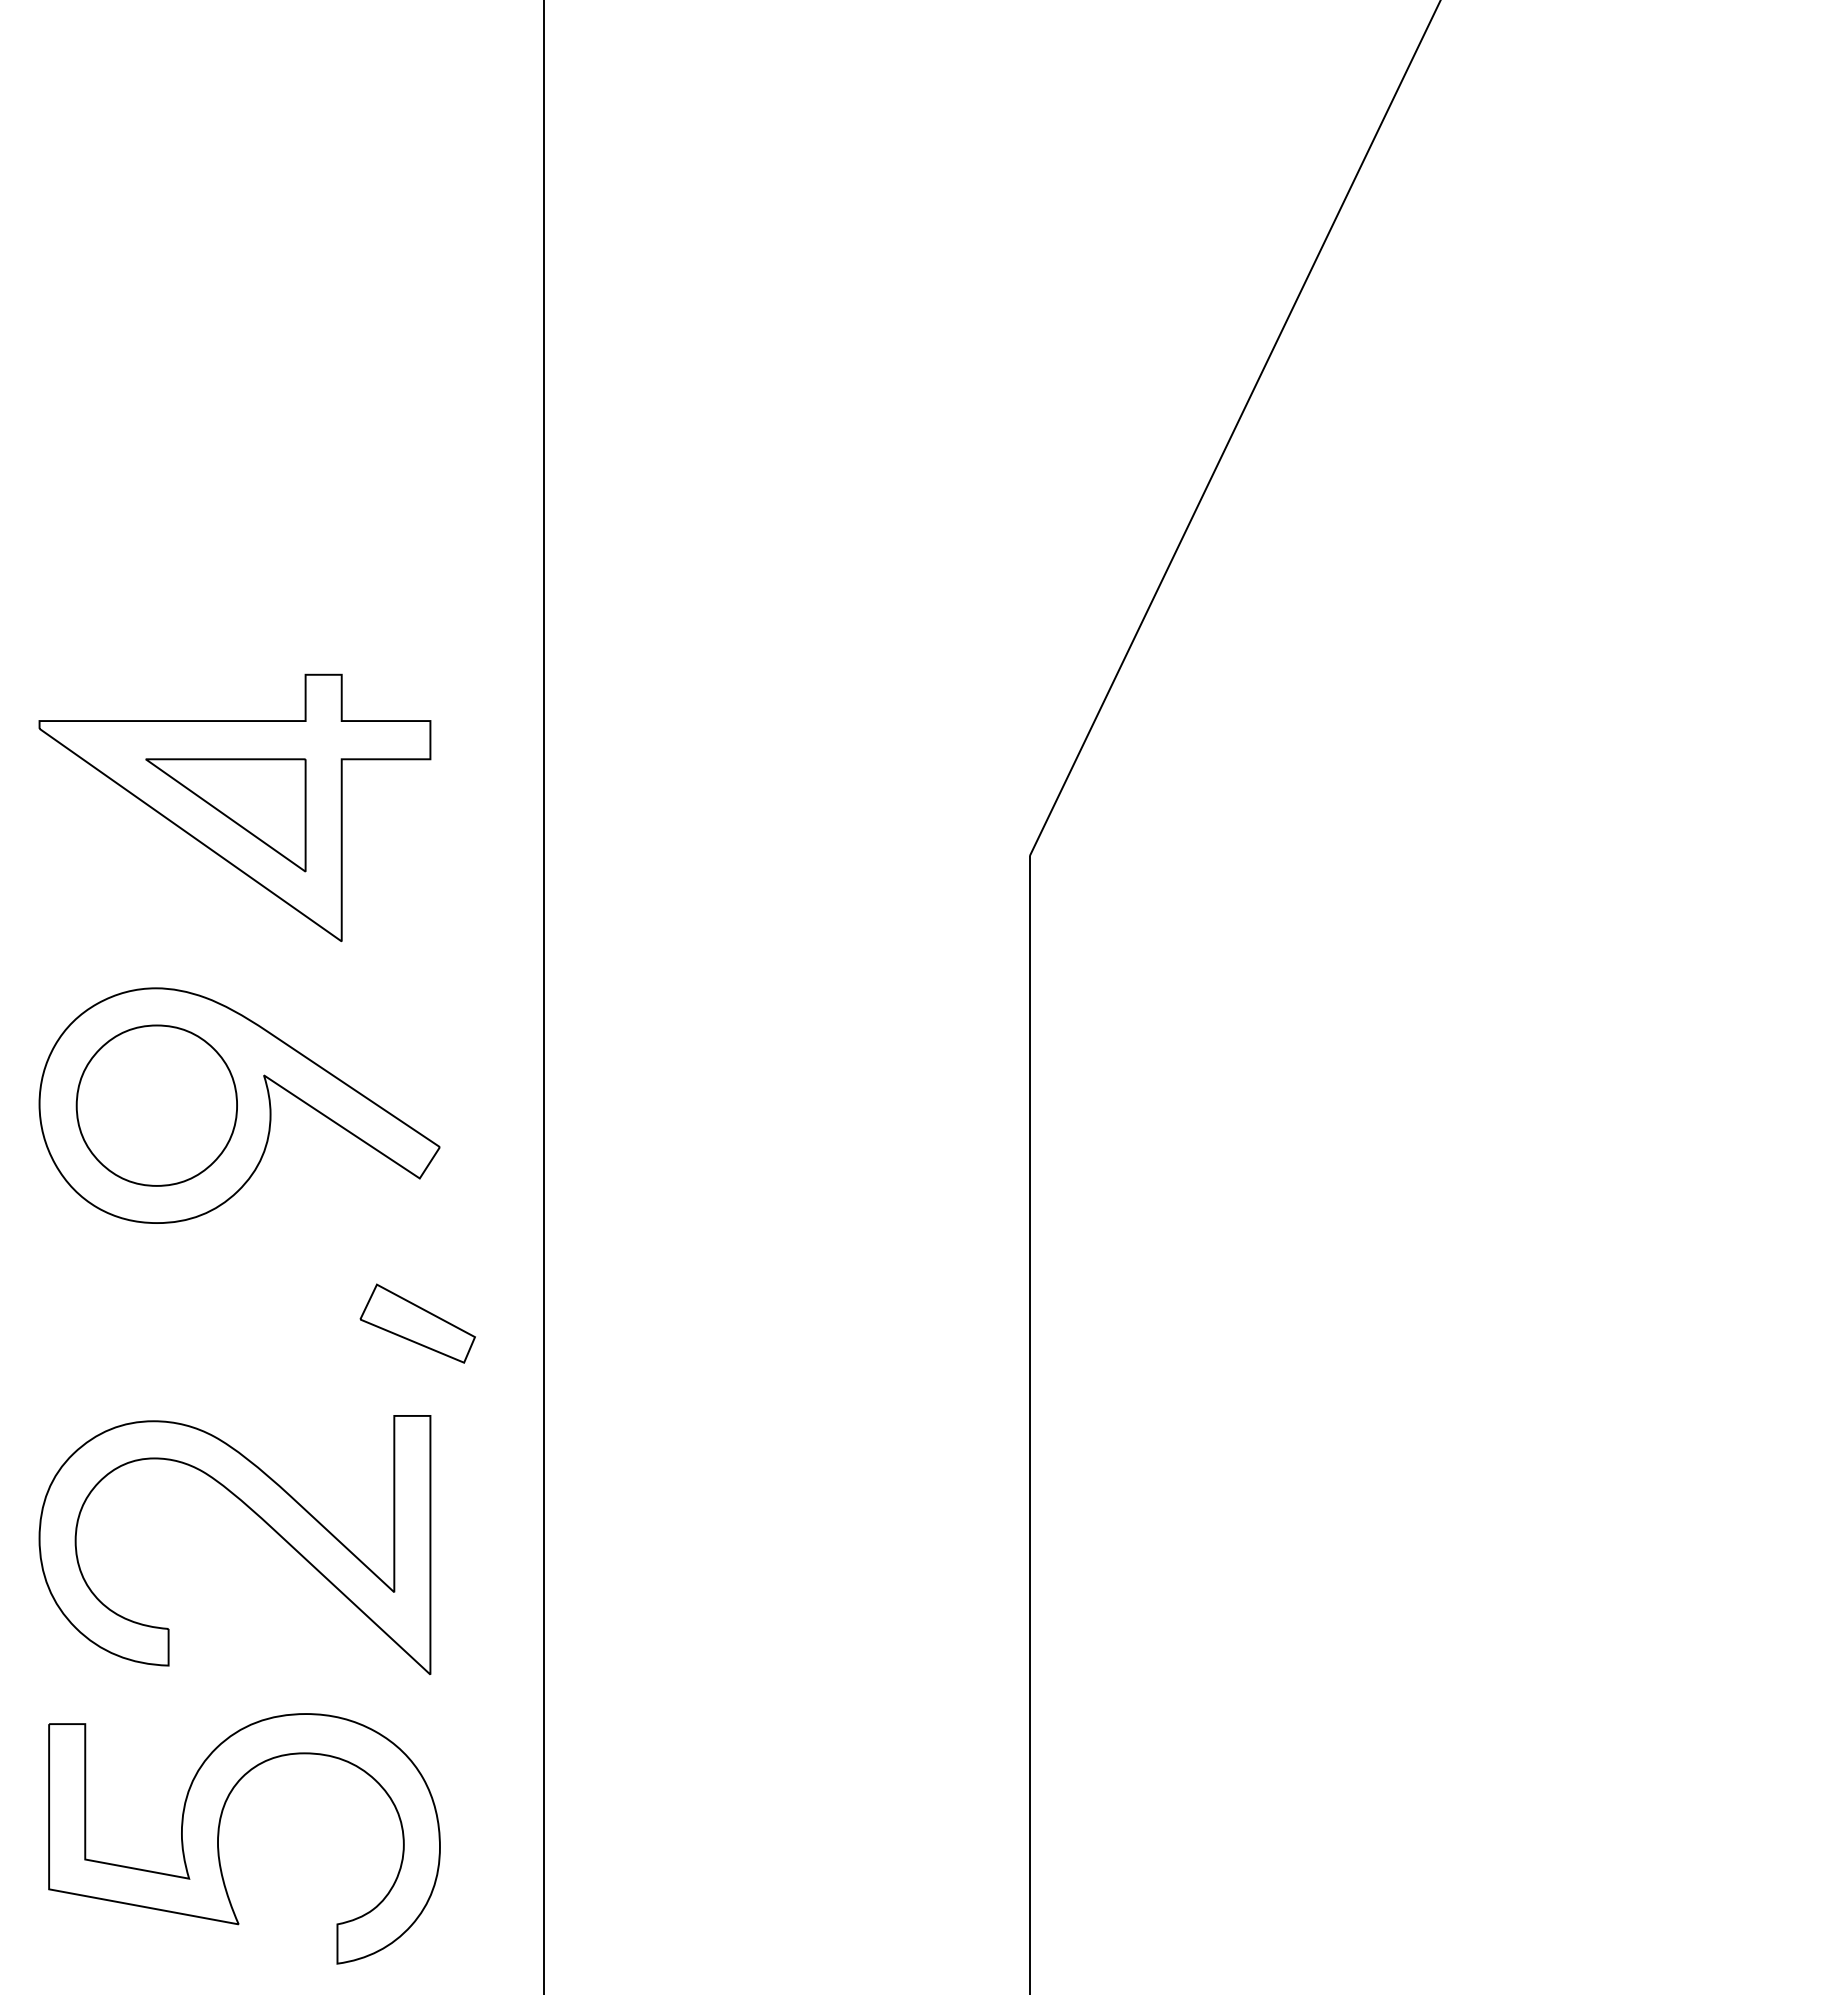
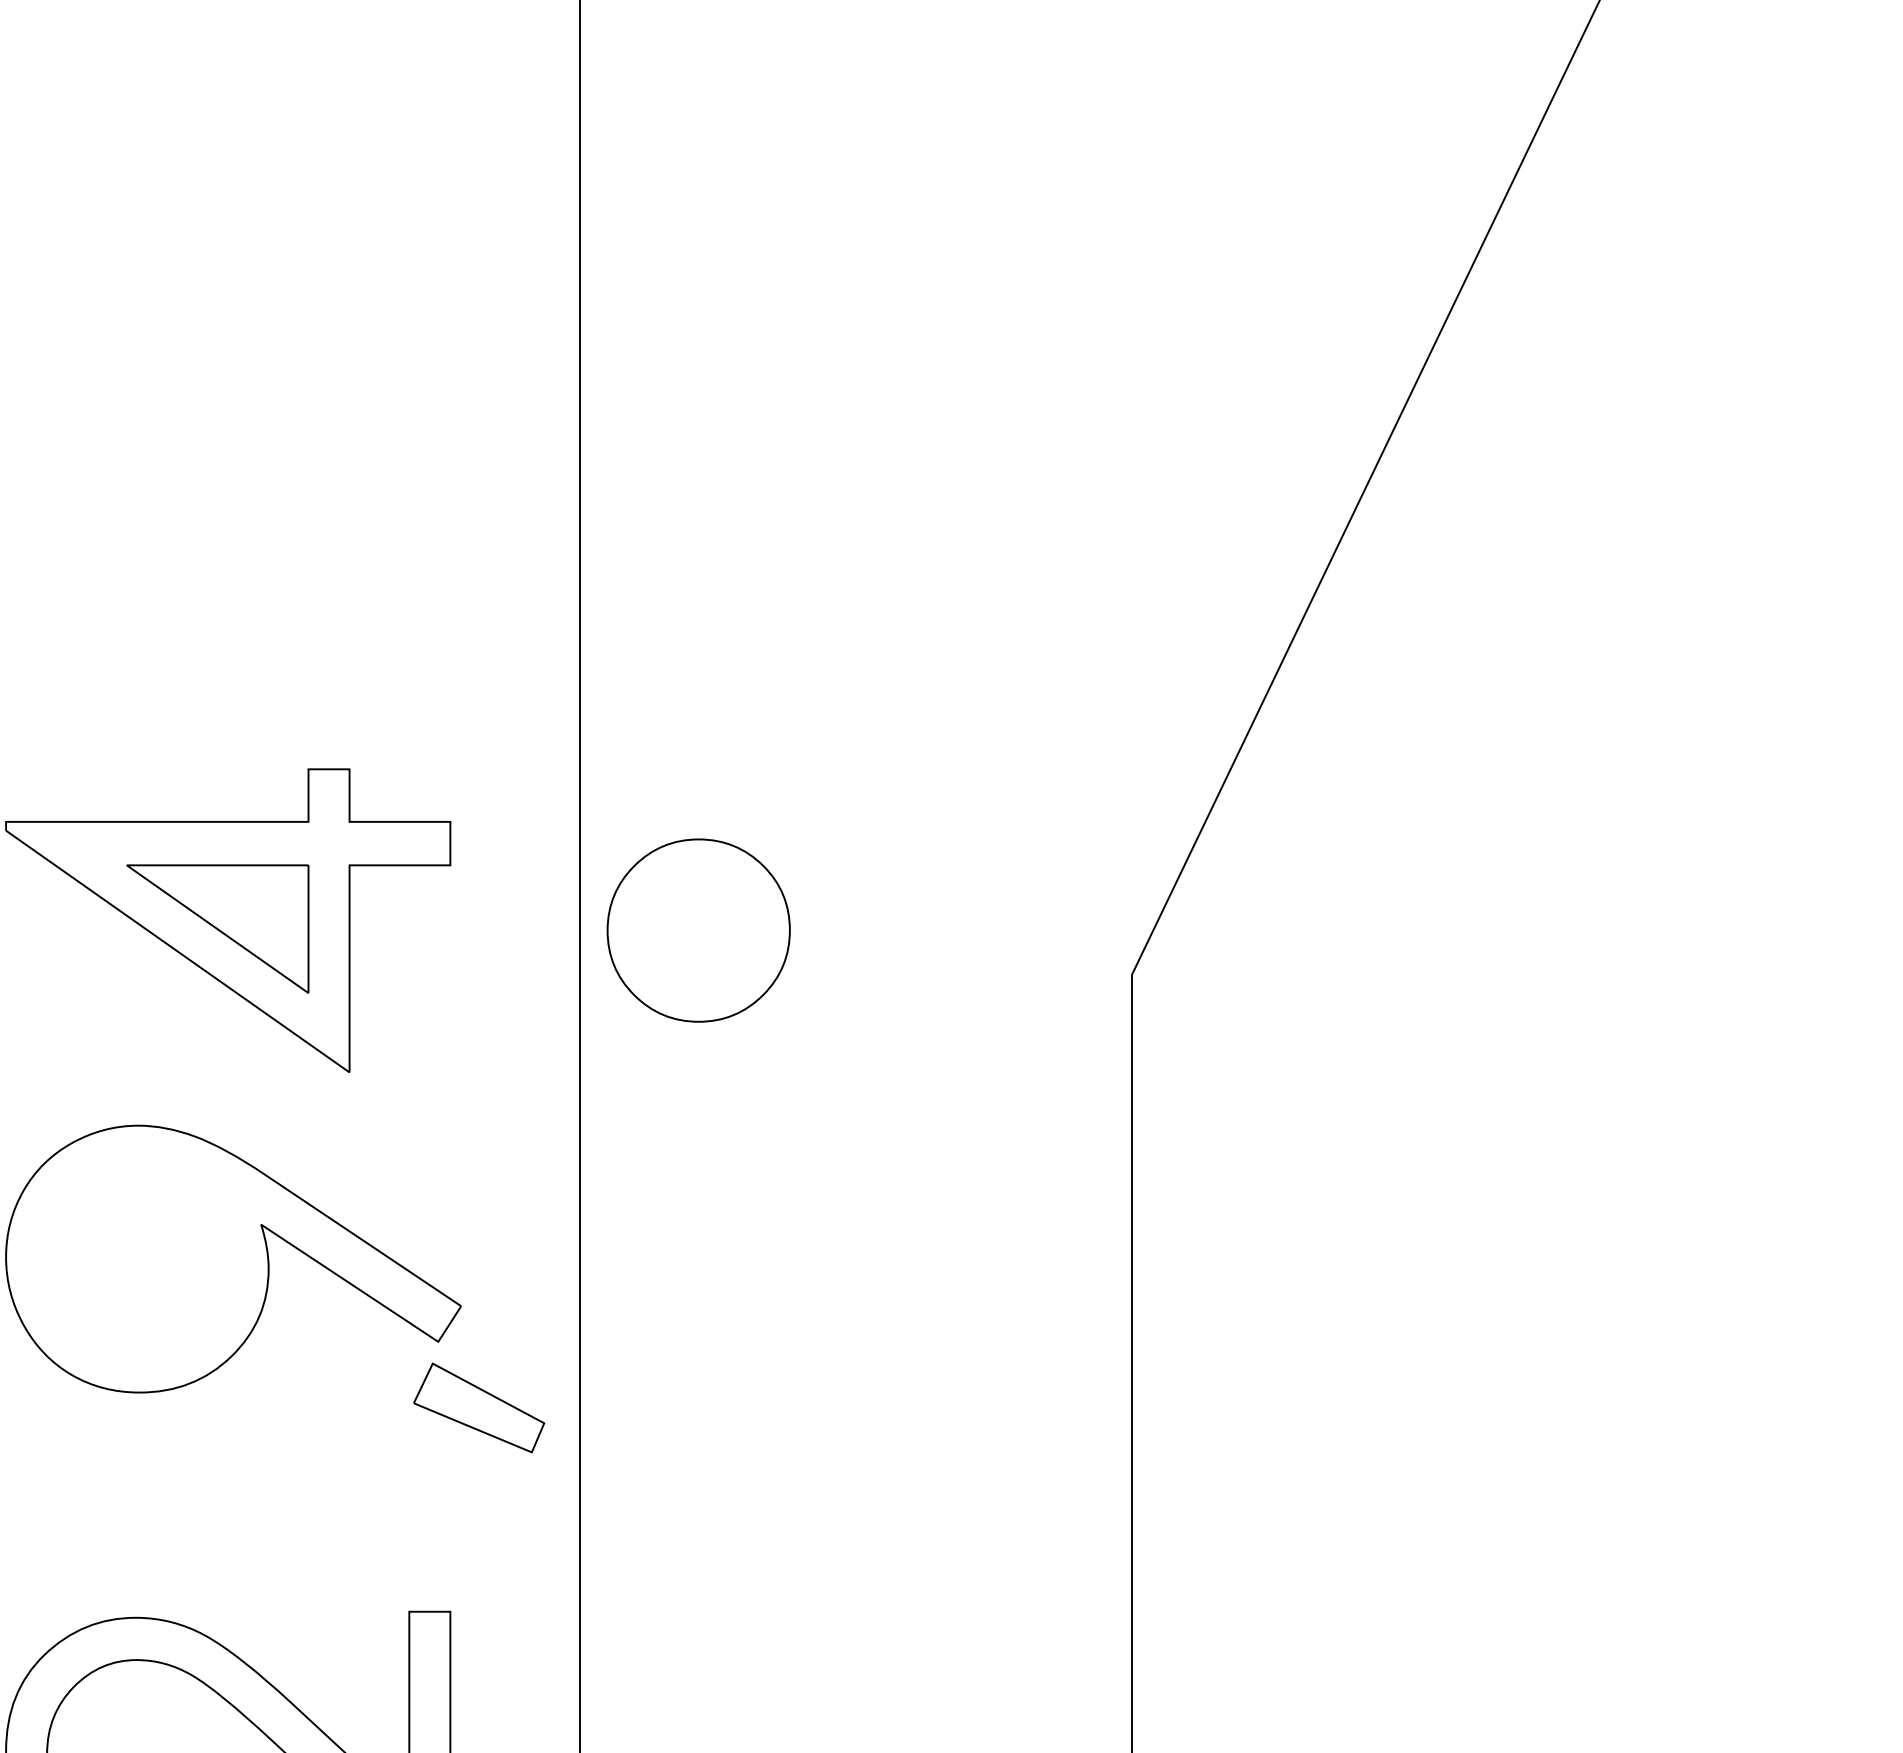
part: (156, 1105) -> (698, 930), moved
part: (417, 1323) -> (478, 1407), moved

